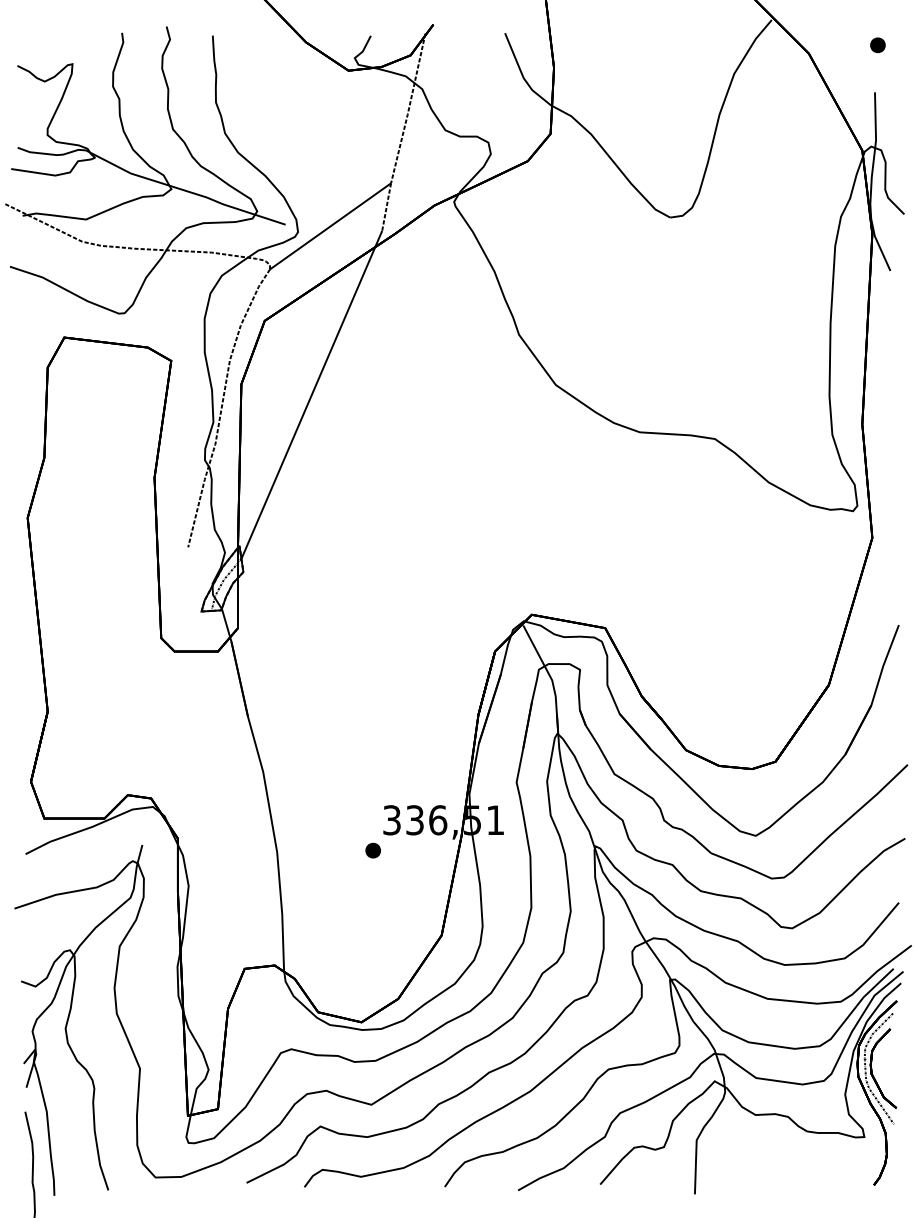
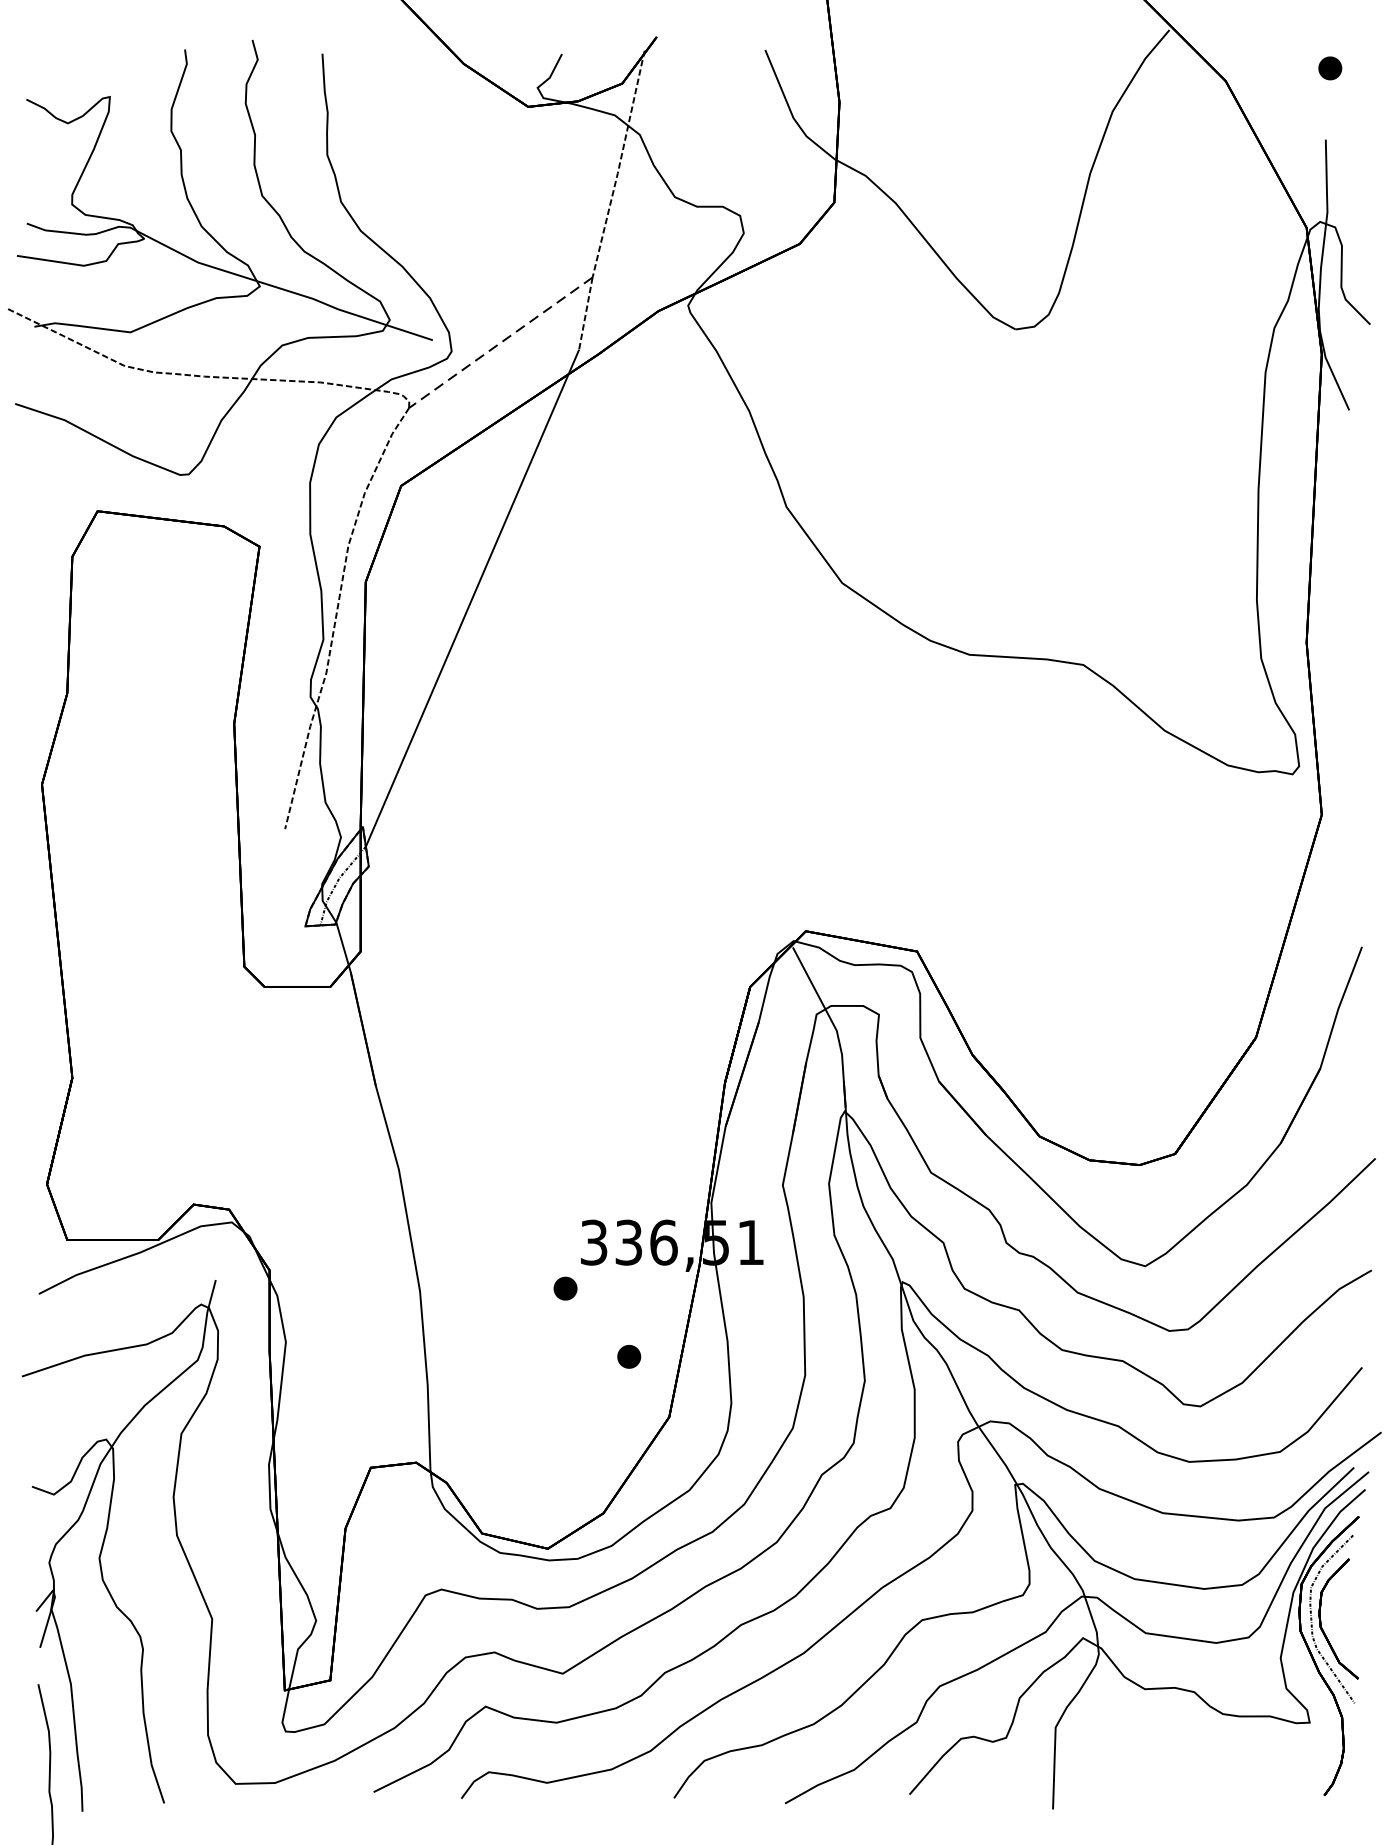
line: (330, 226) -> (500, 342), solid -> dashed
part: (414, 895) -> (628, 1356), added

